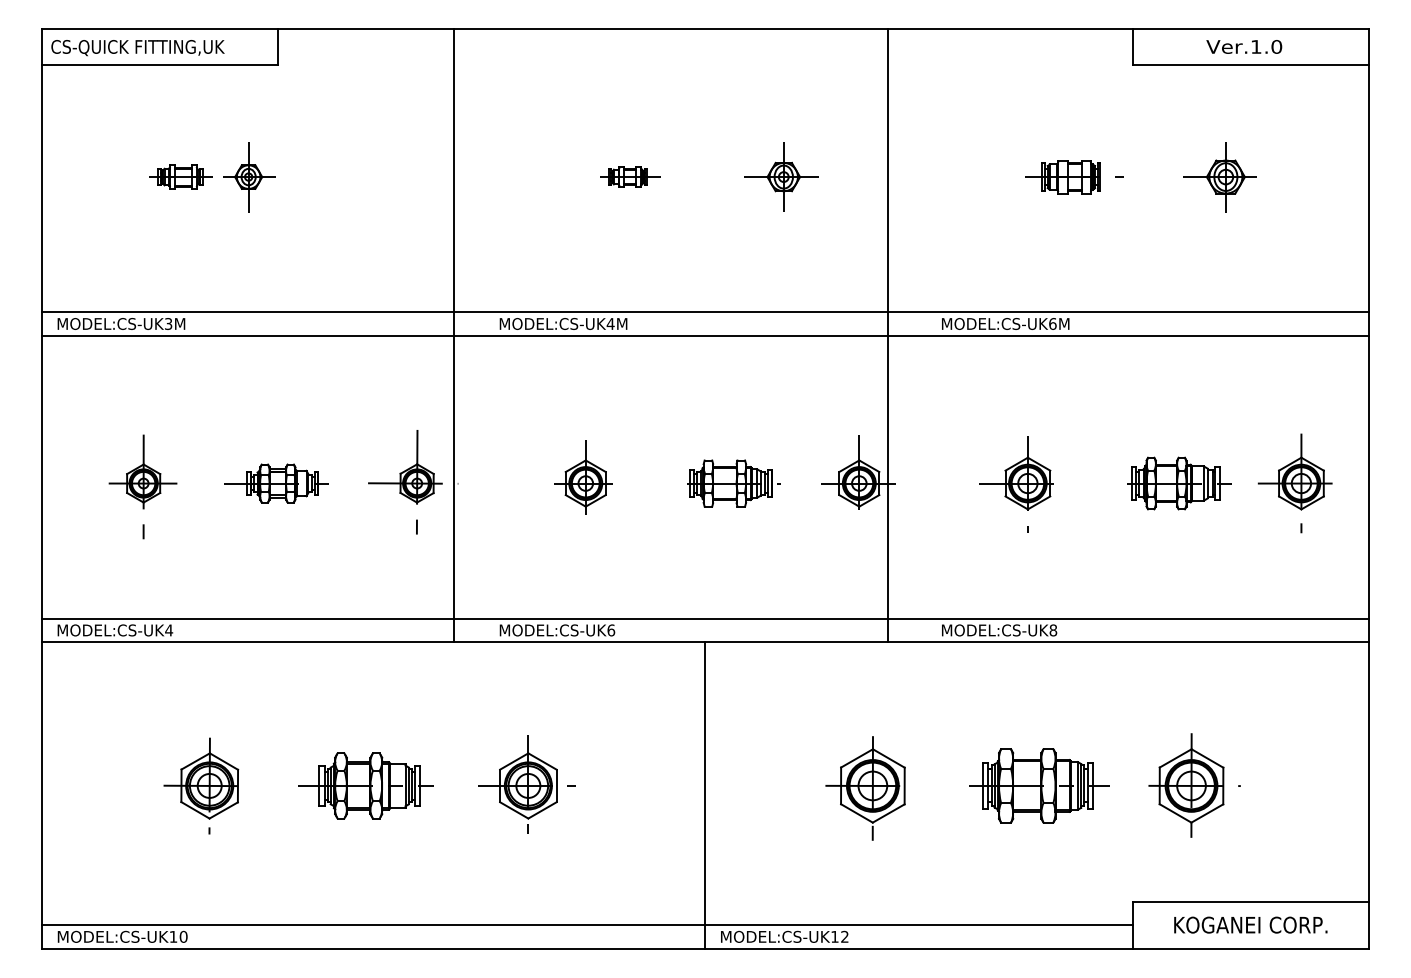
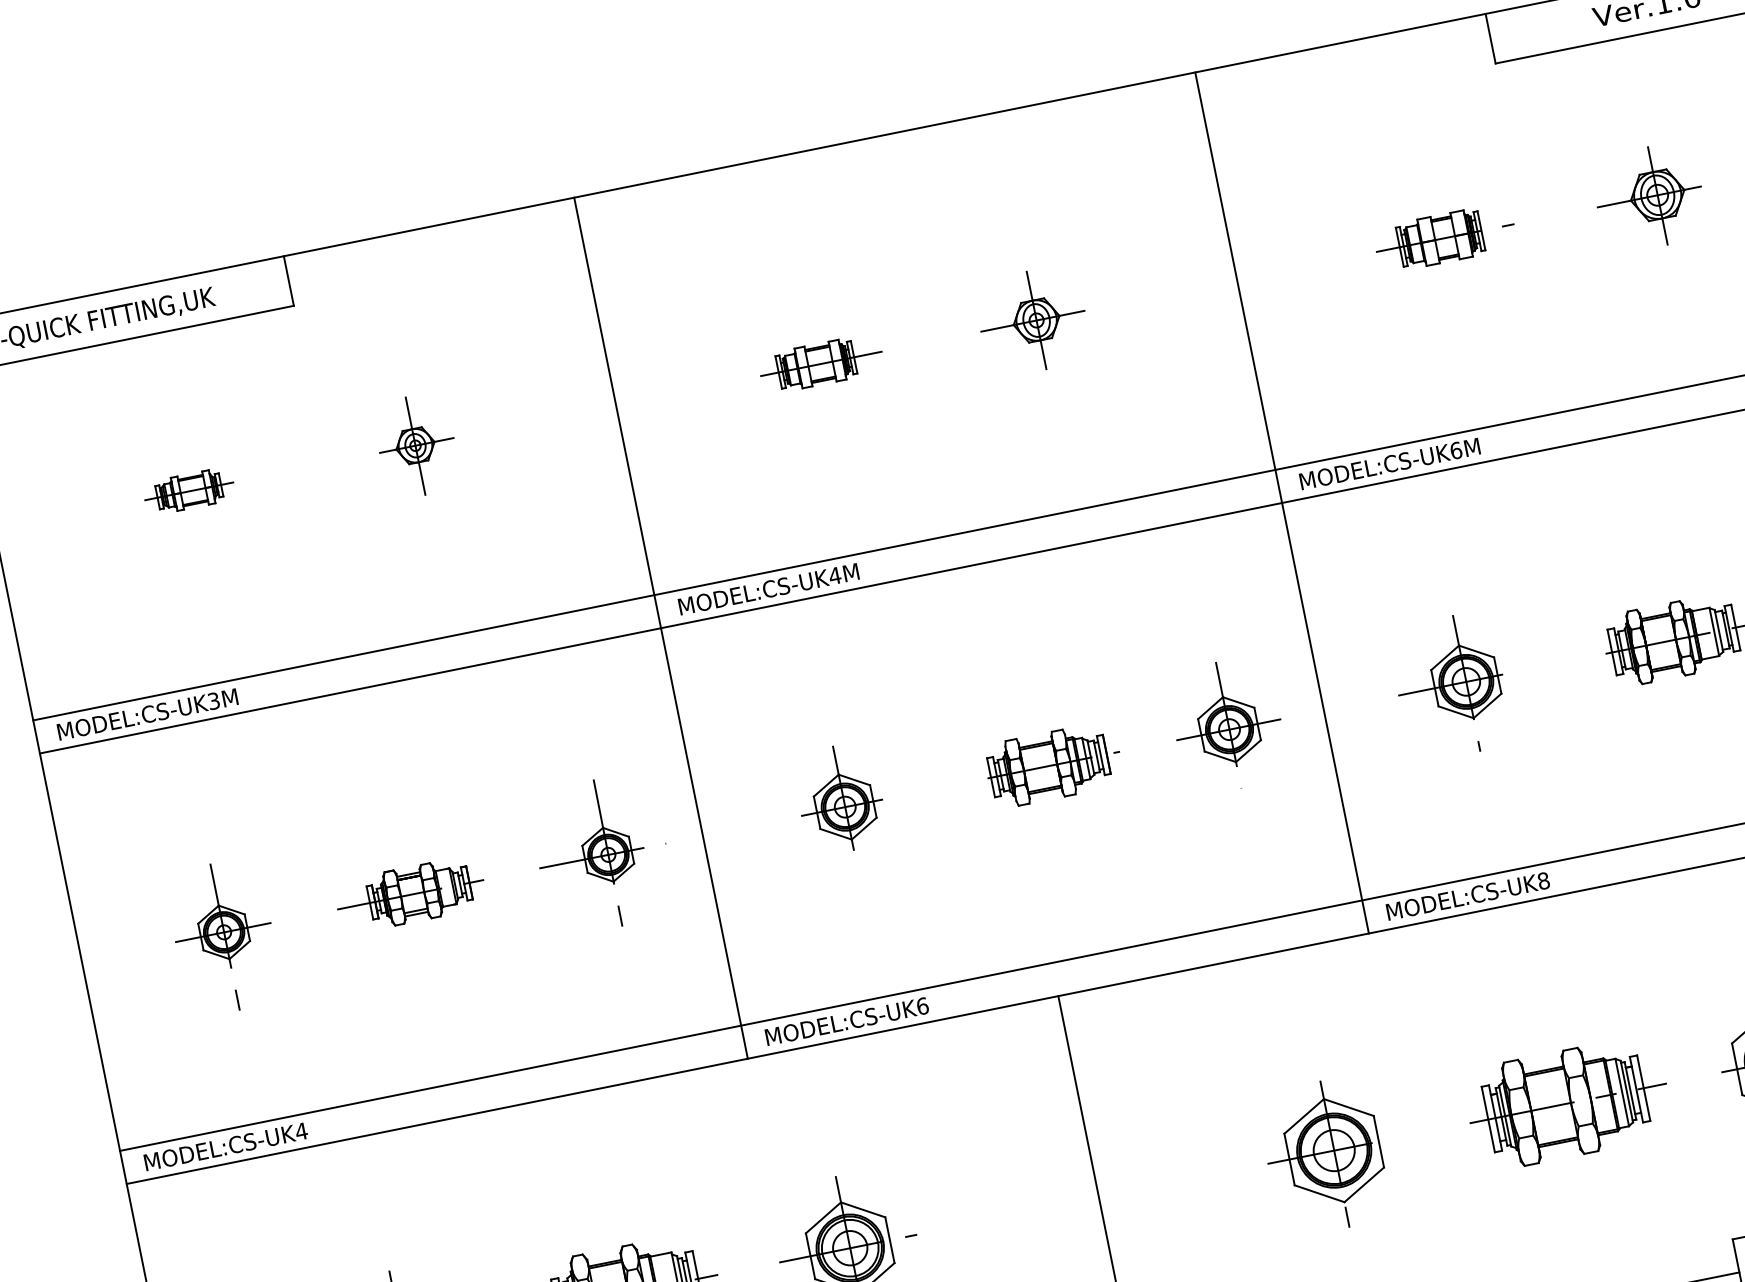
part: (630, 176) -> (821, 363), size x1.43
part: (249, 177) -> (416, 446), moved
line: (454, 335) -> (661, 627), moved
line: (887, 335) -> (1281, 502), moved

